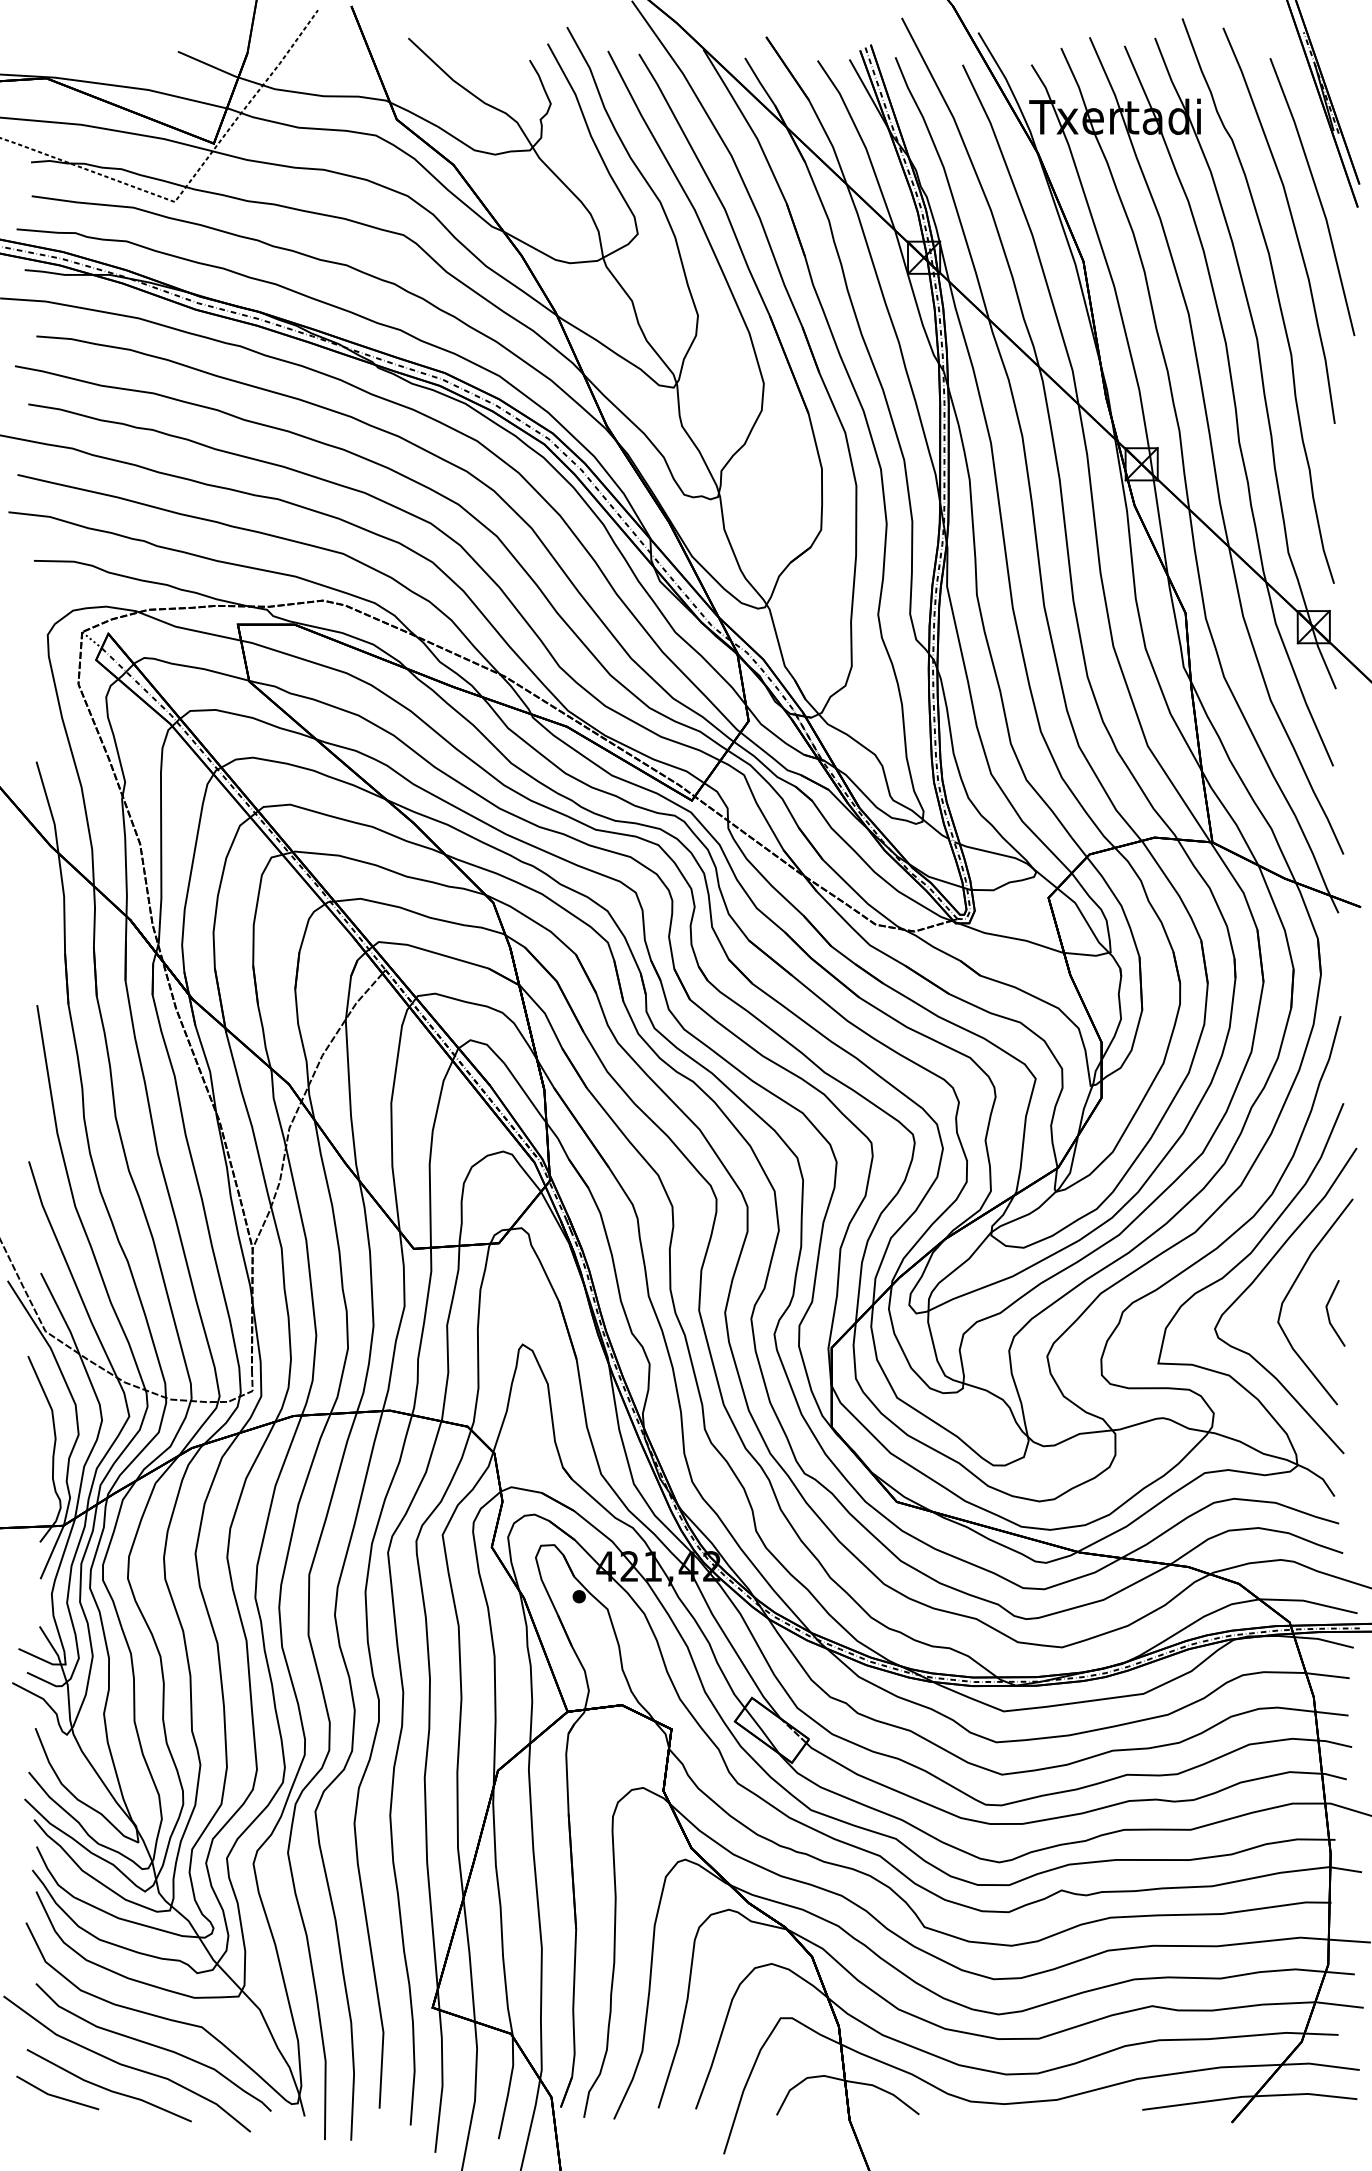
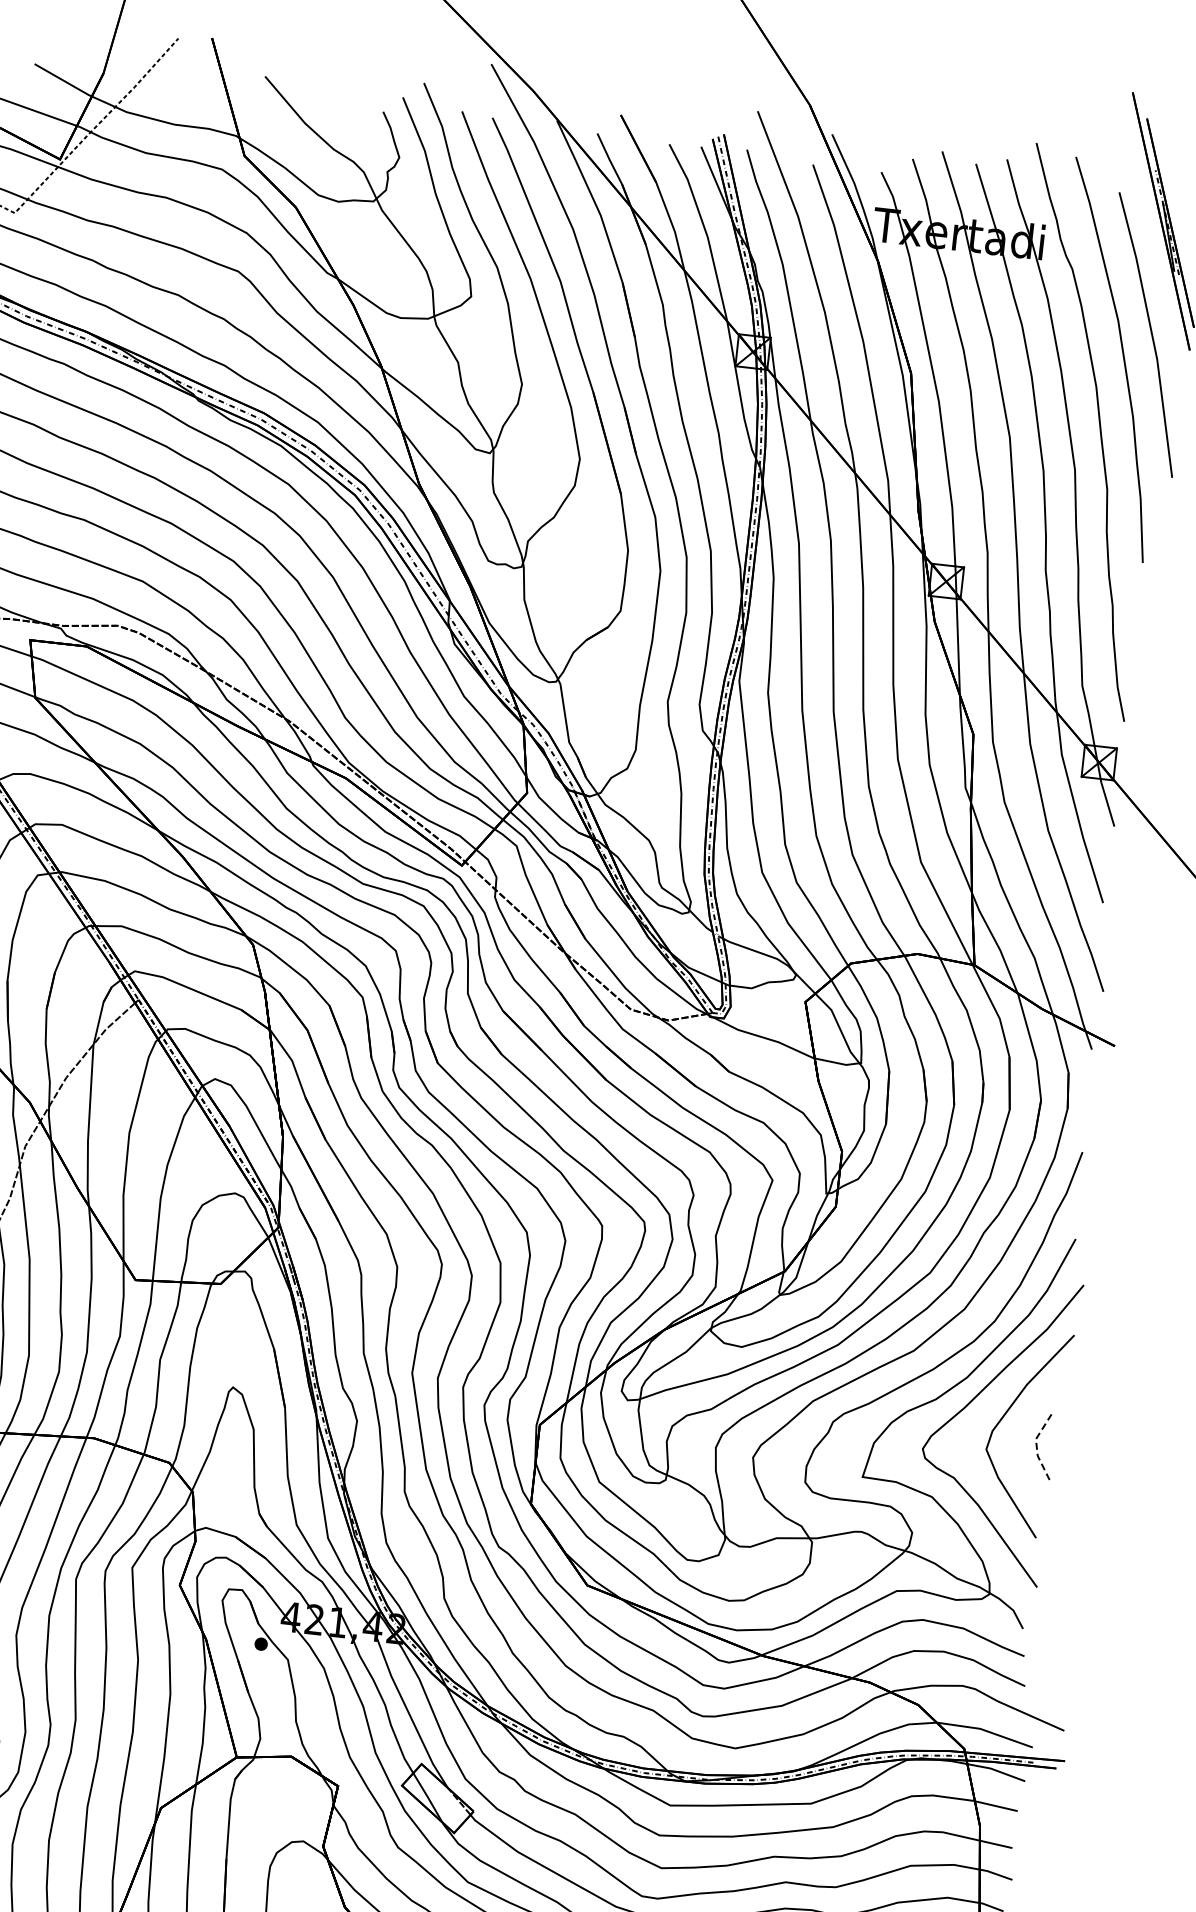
line: (1328, 1314) -> (1037, 1447), solid -> dashed

